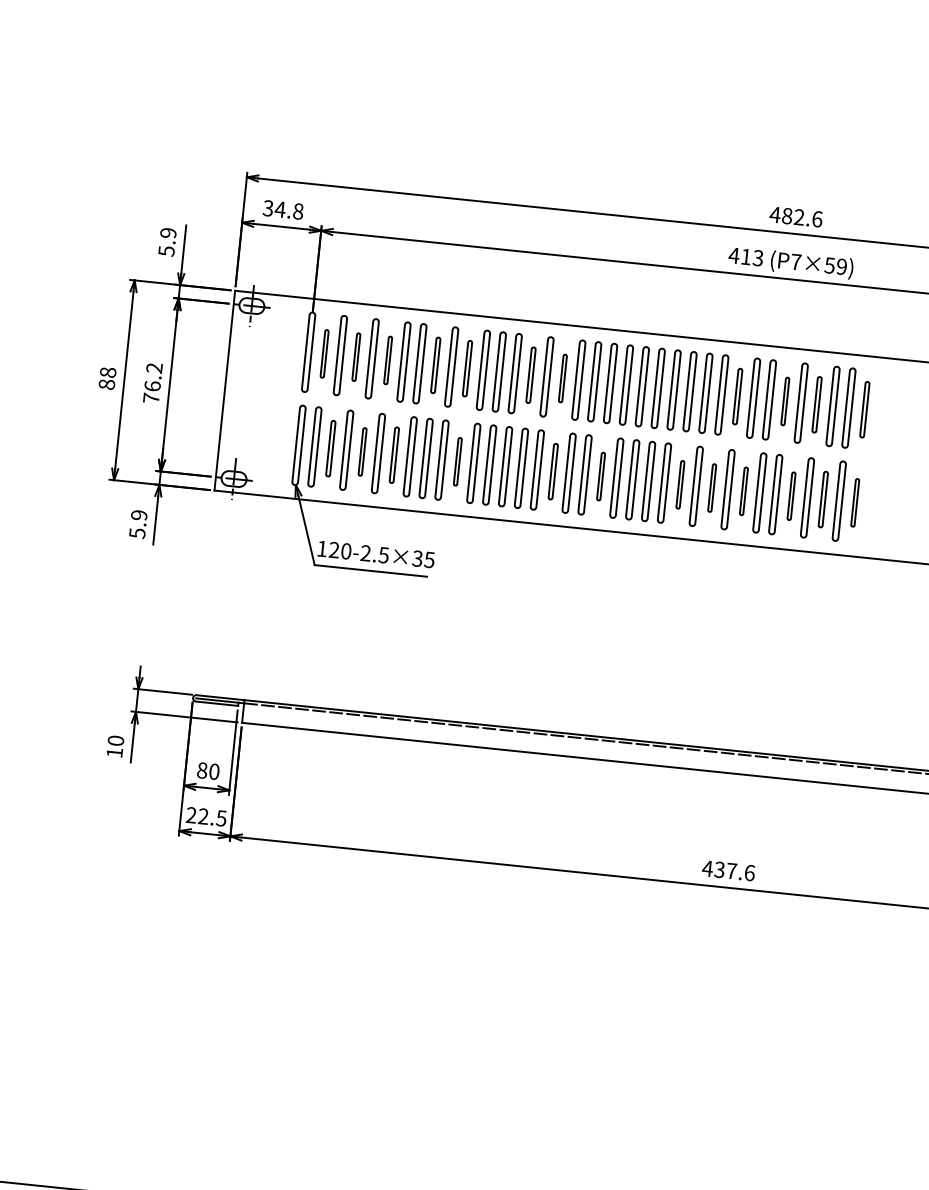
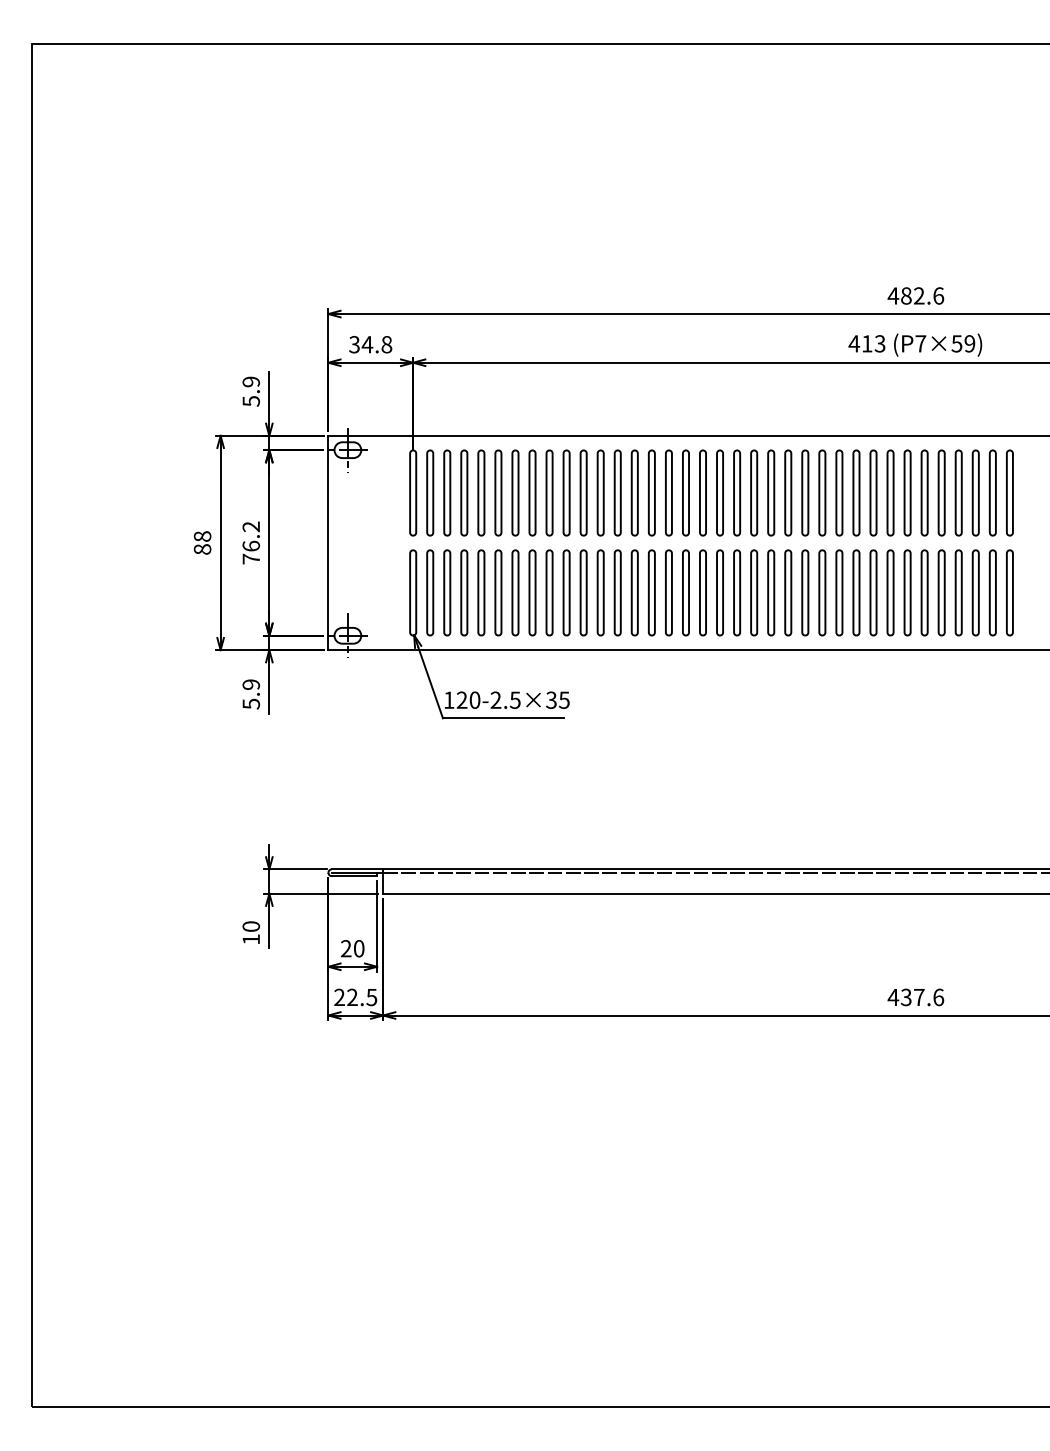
part: (324, 353) -> (430, 492), size x1.67
part: (356, 356) -> (464, 492), size x1.67
part: (388, 360) -> (498, 492), size x1.67
part: (435, 364) -> (549, 492), size x1.43
part: (467, 368) -> (583, 492), size x1.43
part: (530, 374) -> (651, 492), size x1.43
part: (562, 378) -> (685, 492), size x1.67
part: (737, 396) -> (873, 492), size x1.43
part: (785, 401) -> (924, 492), size x1.67
part: (816, 404) -> (958, 492), size x1.43
part: (864, 409) -> (1009, 492), size x1.43
part: (331, 448) -> (447, 592), size x1.43
part: (362, 451) -> (481, 592), size x1.67
part: (394, 454) -> (515, 592), size x1.43
part: (457, 461) -> (583, 592), size x1.67
part: (552, 471) -> (685, 592), size x1.43
part: (601, 476) -> (737, 592), size x1.67
part: (680, 484) -> (822, 592), size x1.67
part: (712, 487) -> (856, 592), size x1.67
part: (743, 490) -> (890, 592), size x1.67
part: (791, 495) -> (941, 592), size x1.67
part: (823, 499) -> (975, 592), size x1.43
part: (854, 502) -> (1009, 592), size x1.67
text: (201, 770) -> (345, 948), 80 -> 20

